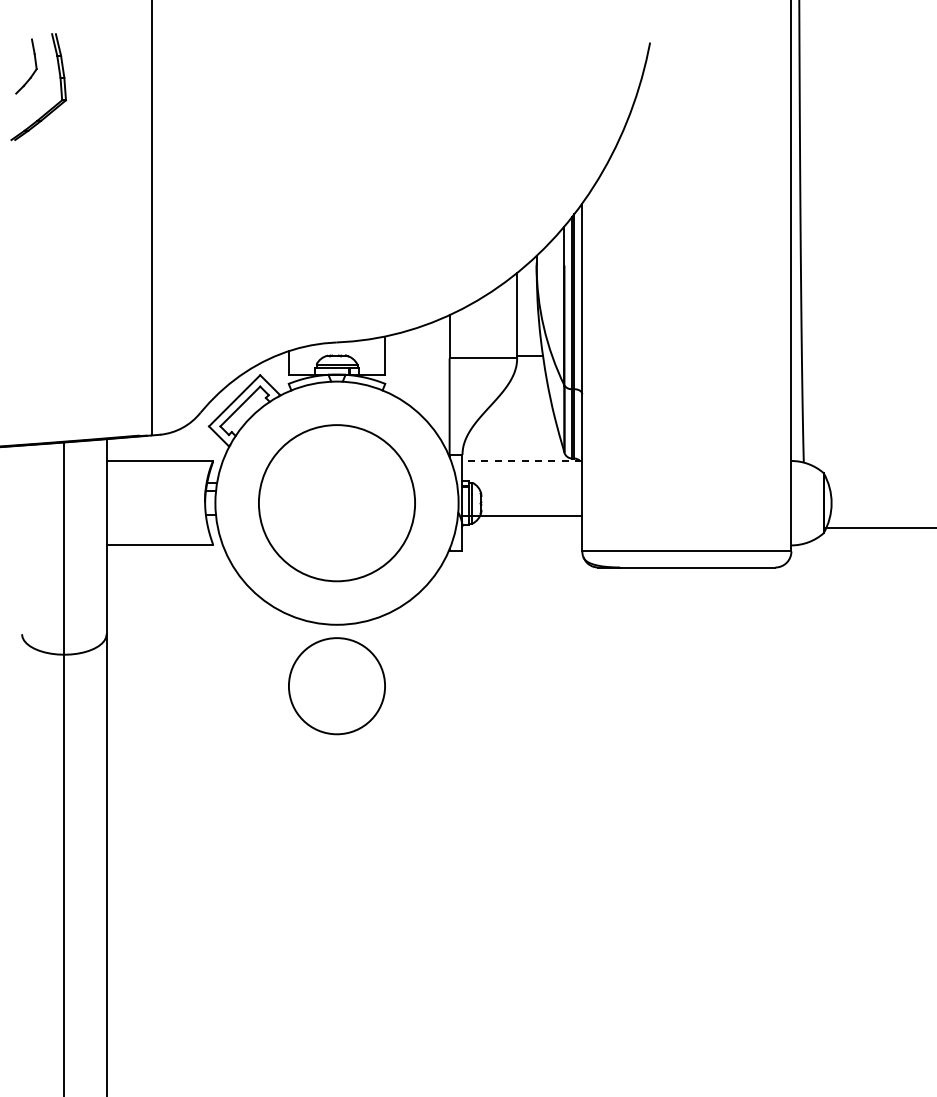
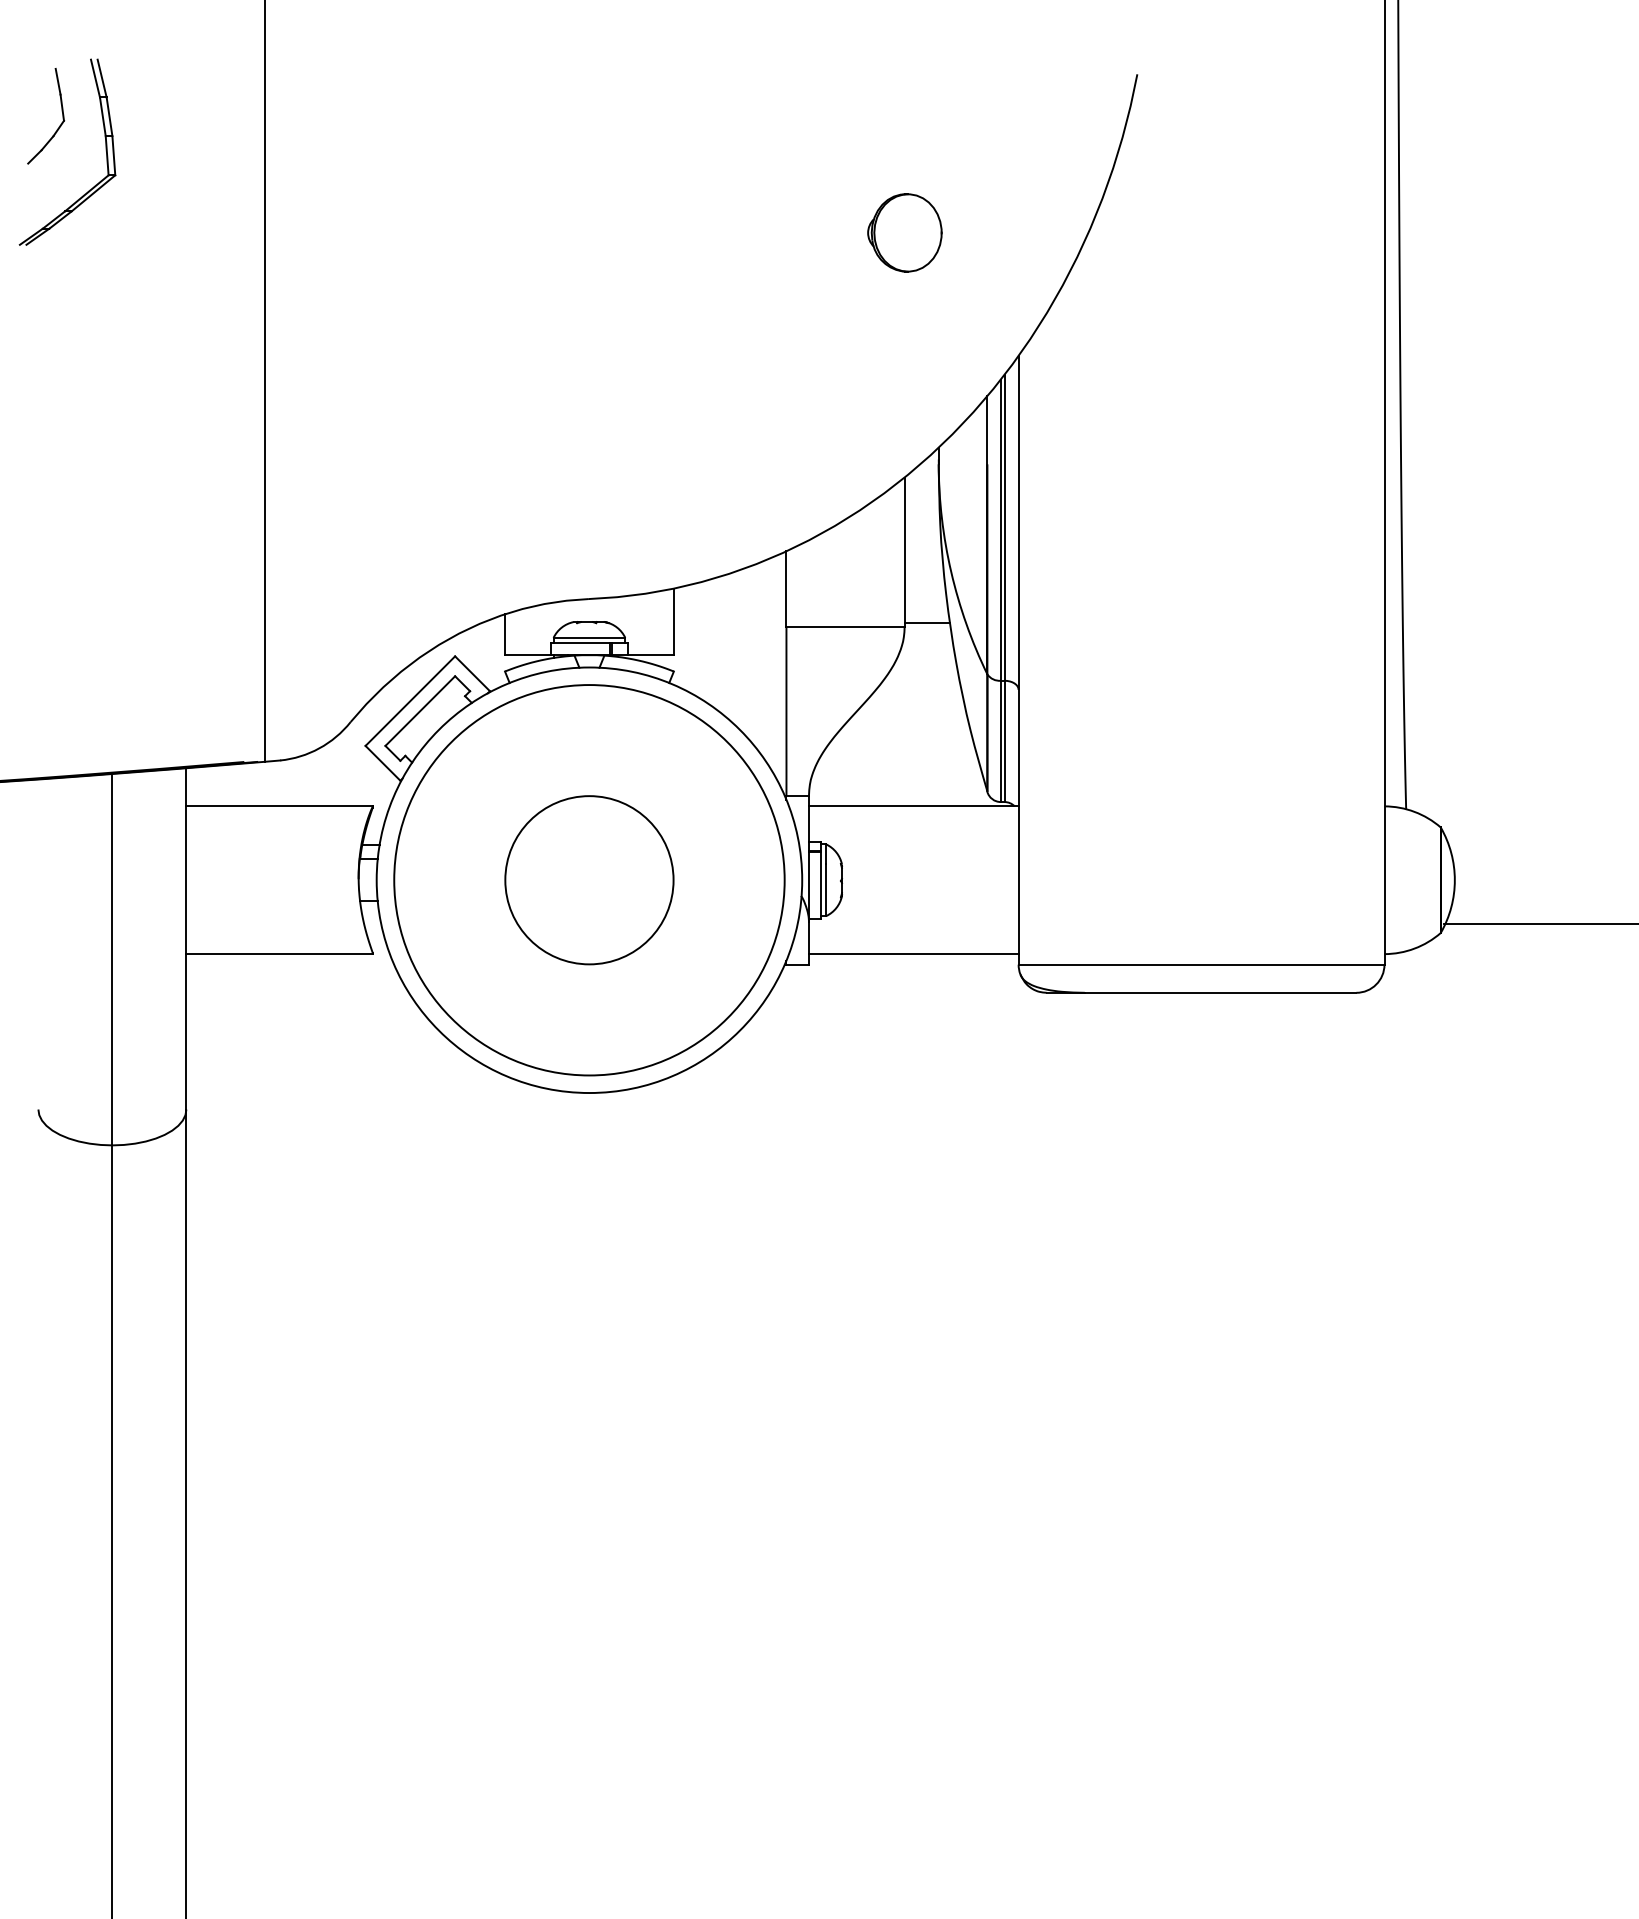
part: (517, 133) -> (905, 233), added
line: (522, 460) -> (913, 805), dashed -> solid
circle: (336, 502) -> (588, 879), size x1.43
line: (522, 516) -> (913, 954), moved
circle: (336, 686) -> (588, 880), moved

